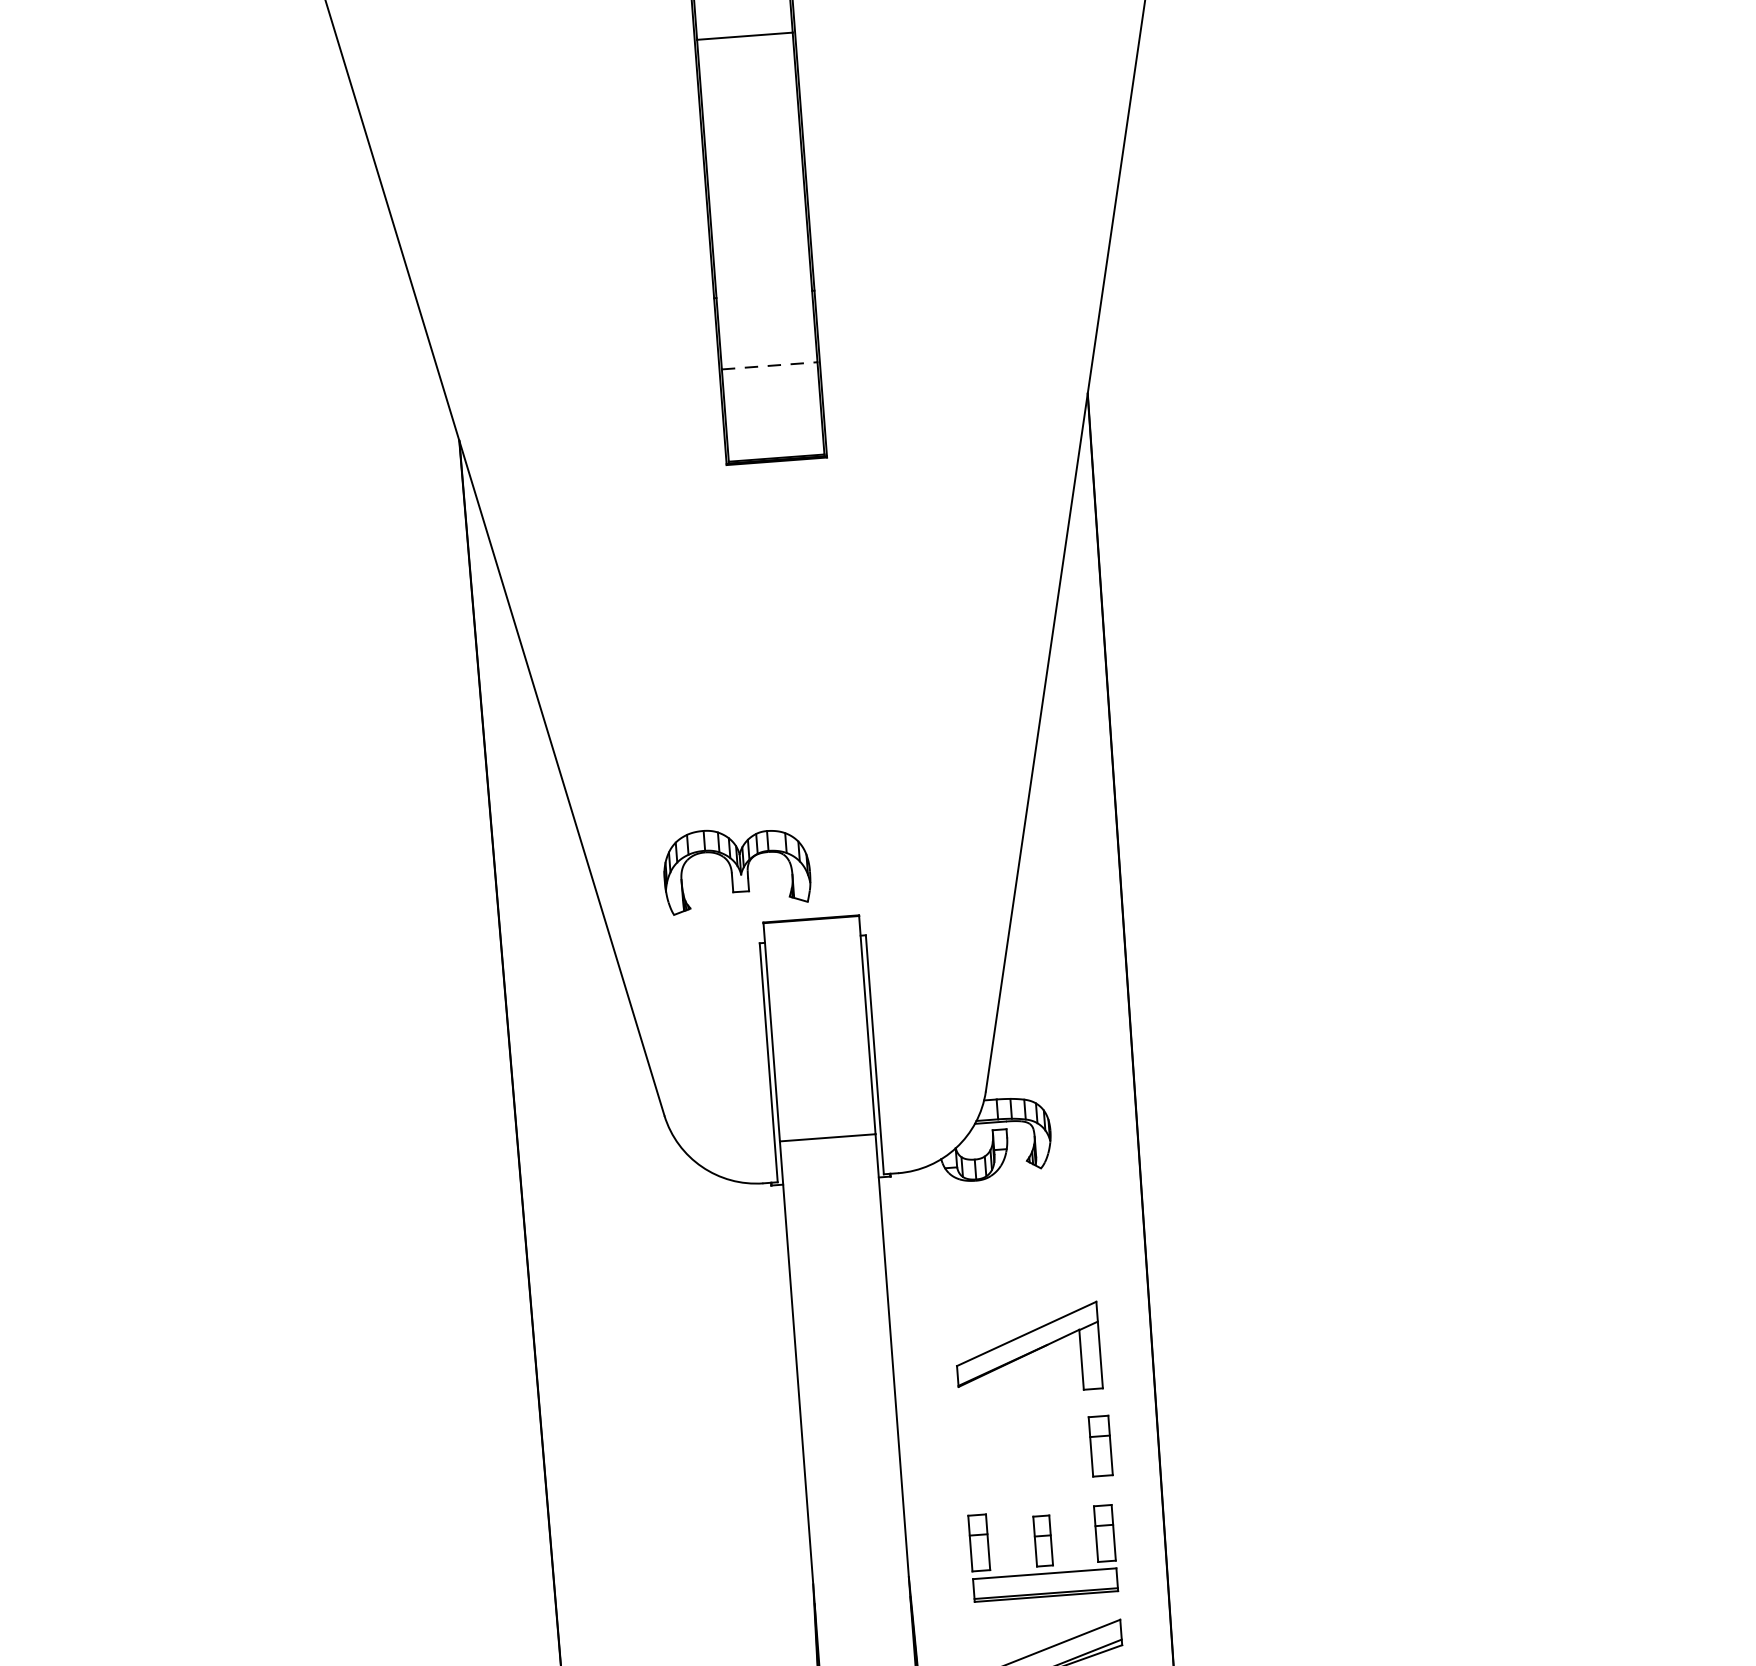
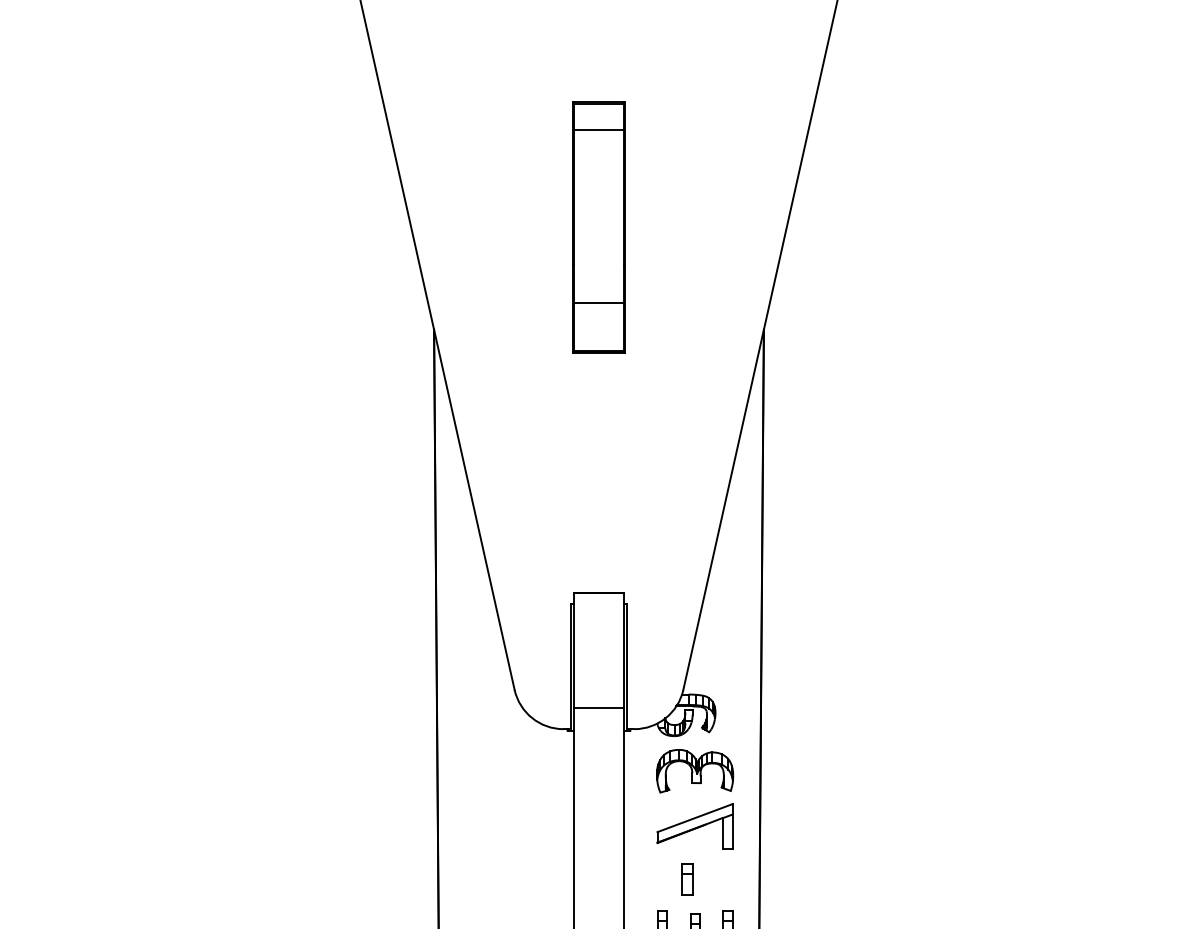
line: (770, 365) -> (599, 302), dashed -> solid
part: (737, 869) -> (695, 771), moved
part: (1100, 1446) -> (687, 879), moved

